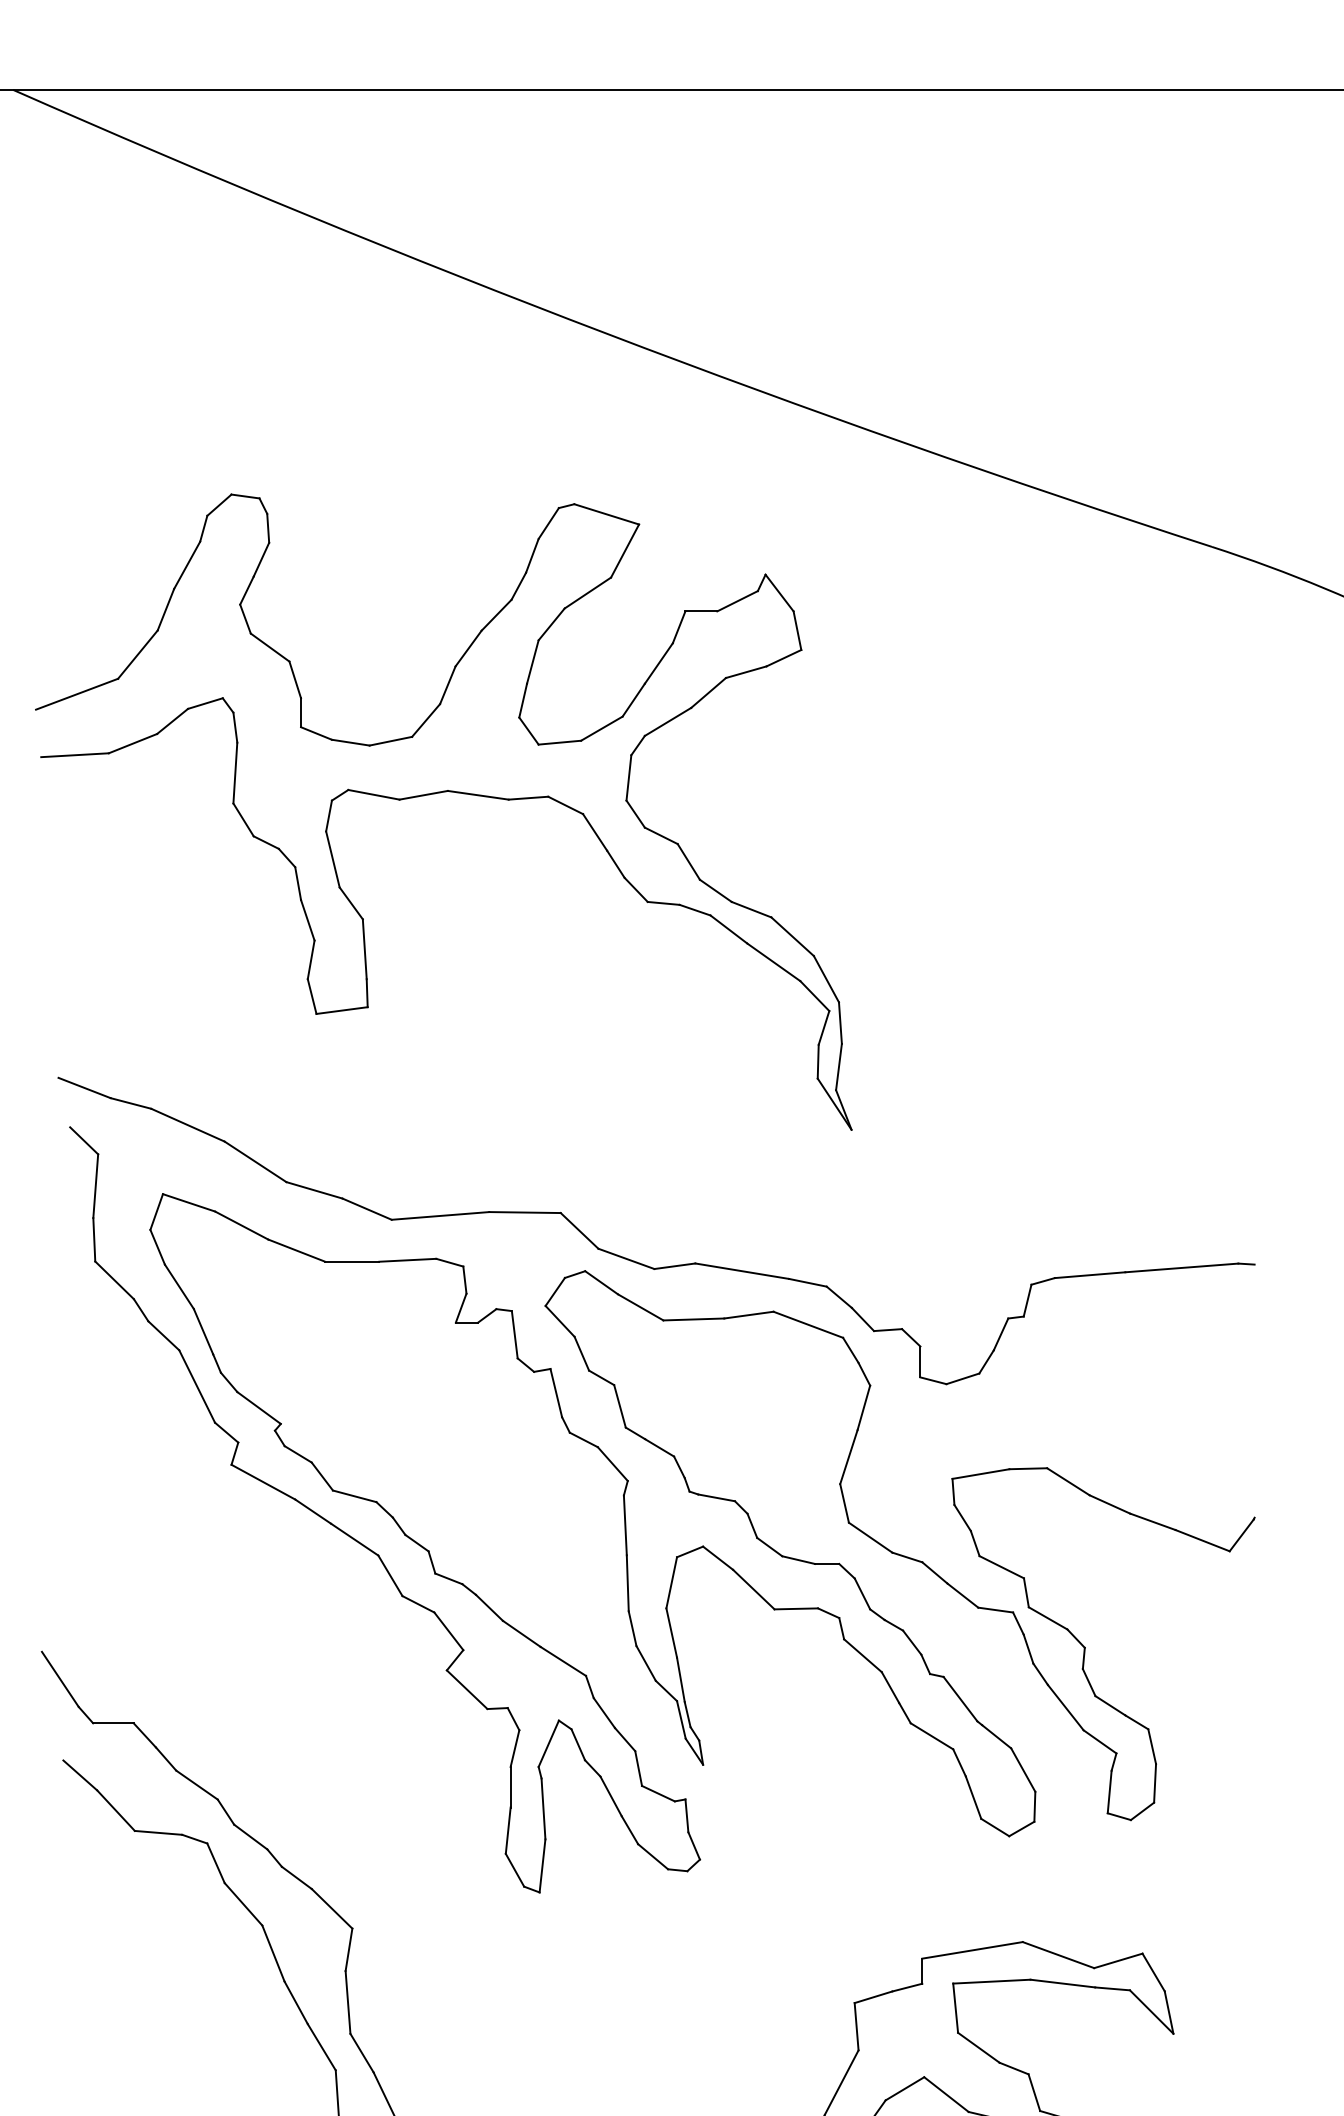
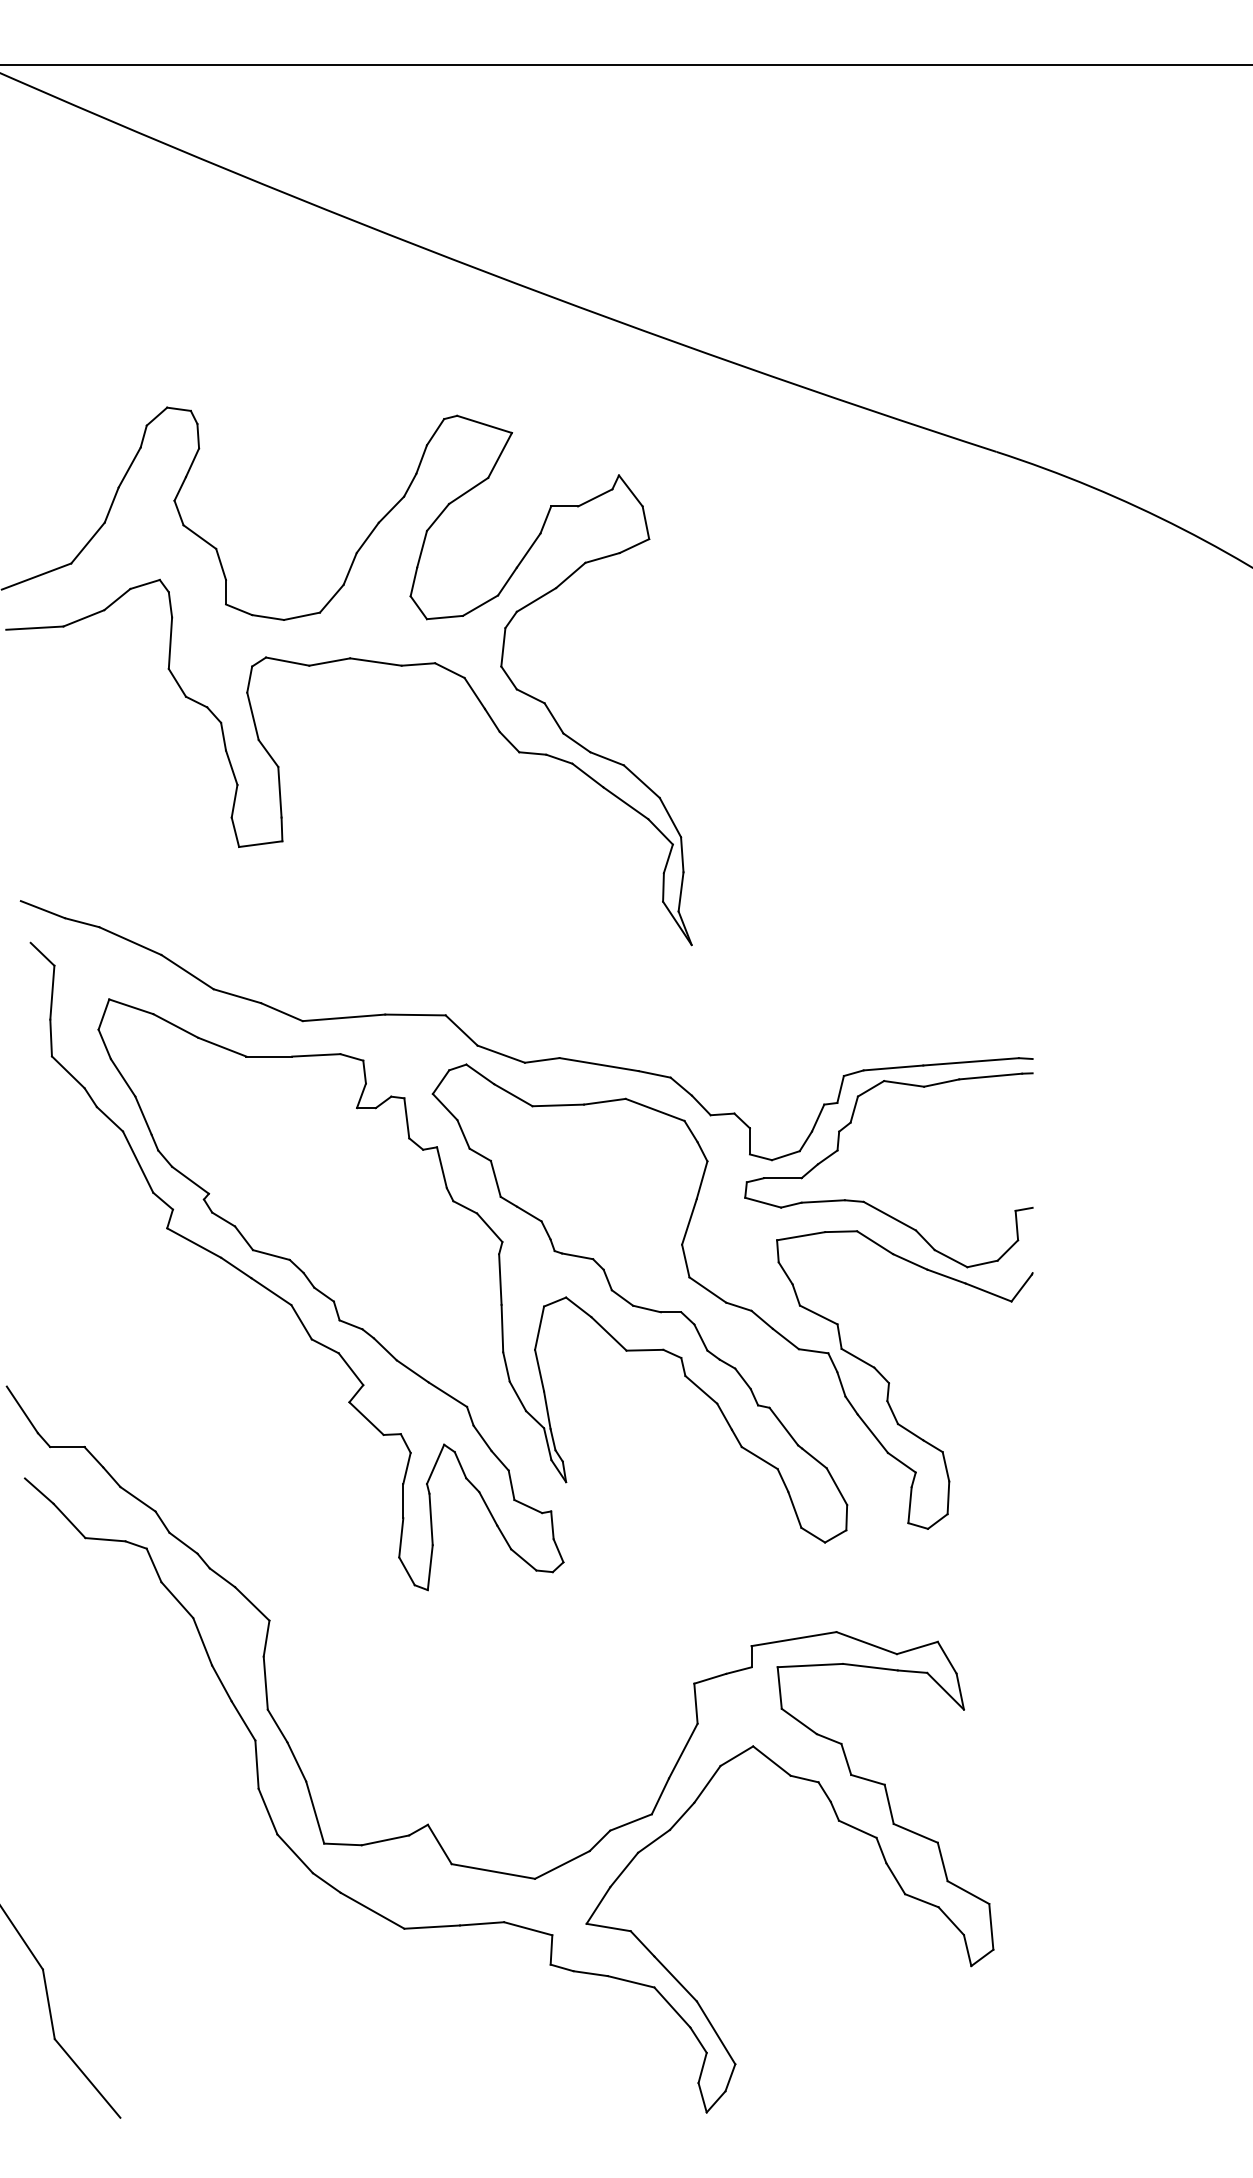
part: (1059, 1434) -> (867, 1202), added

